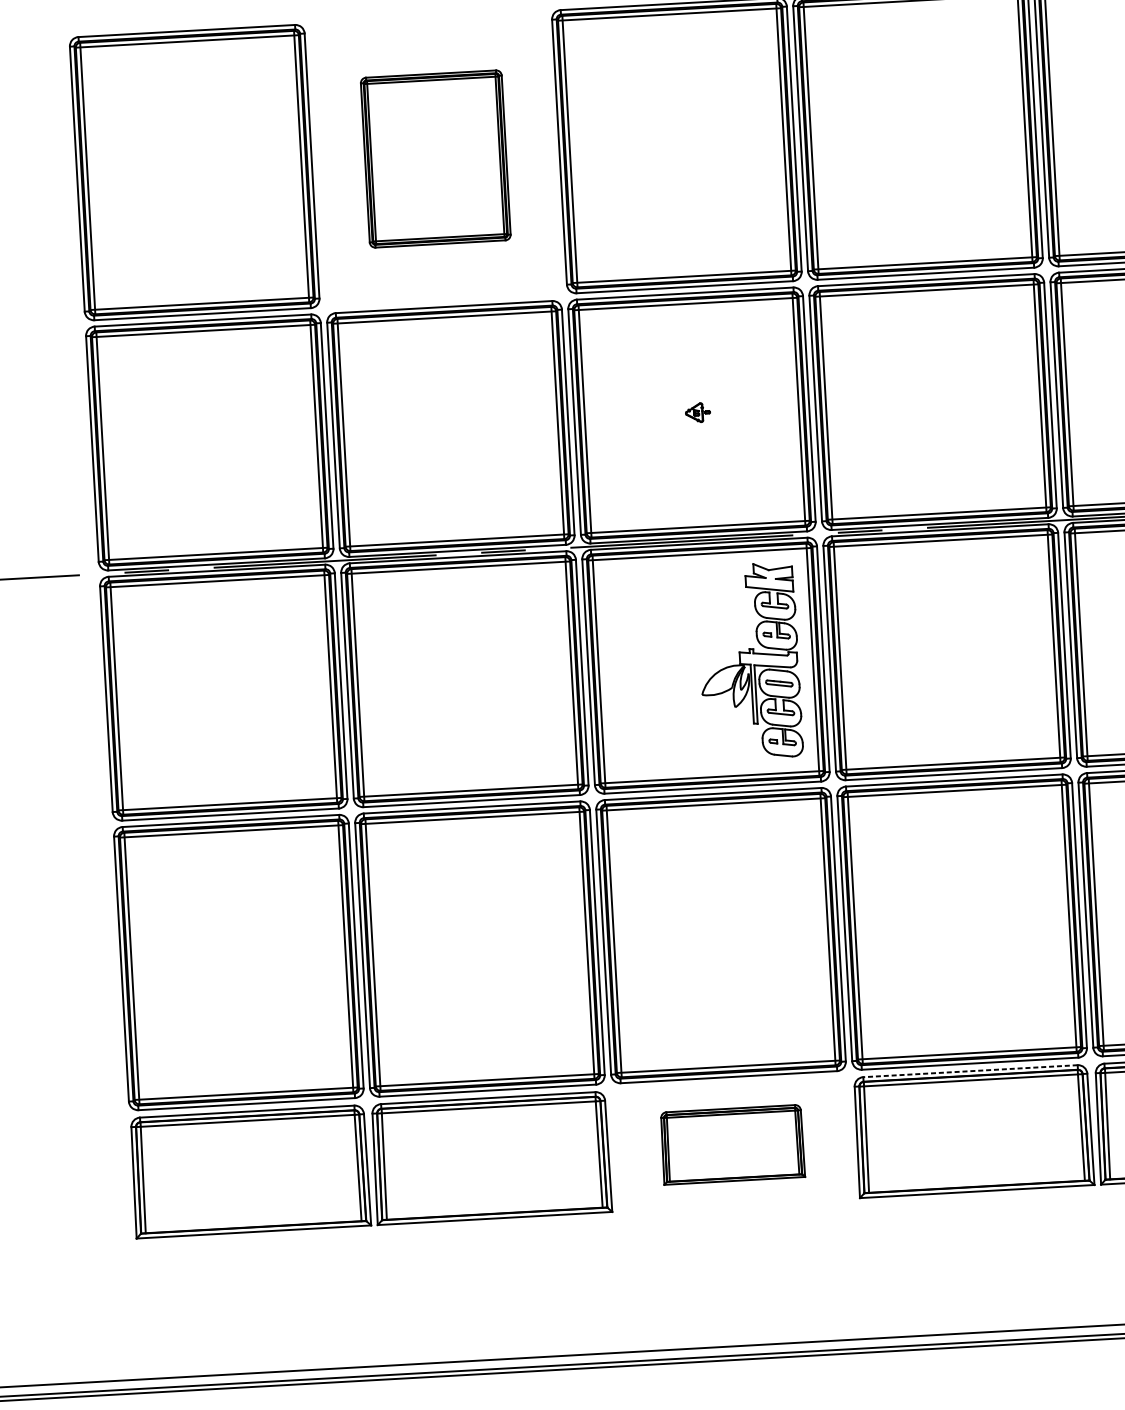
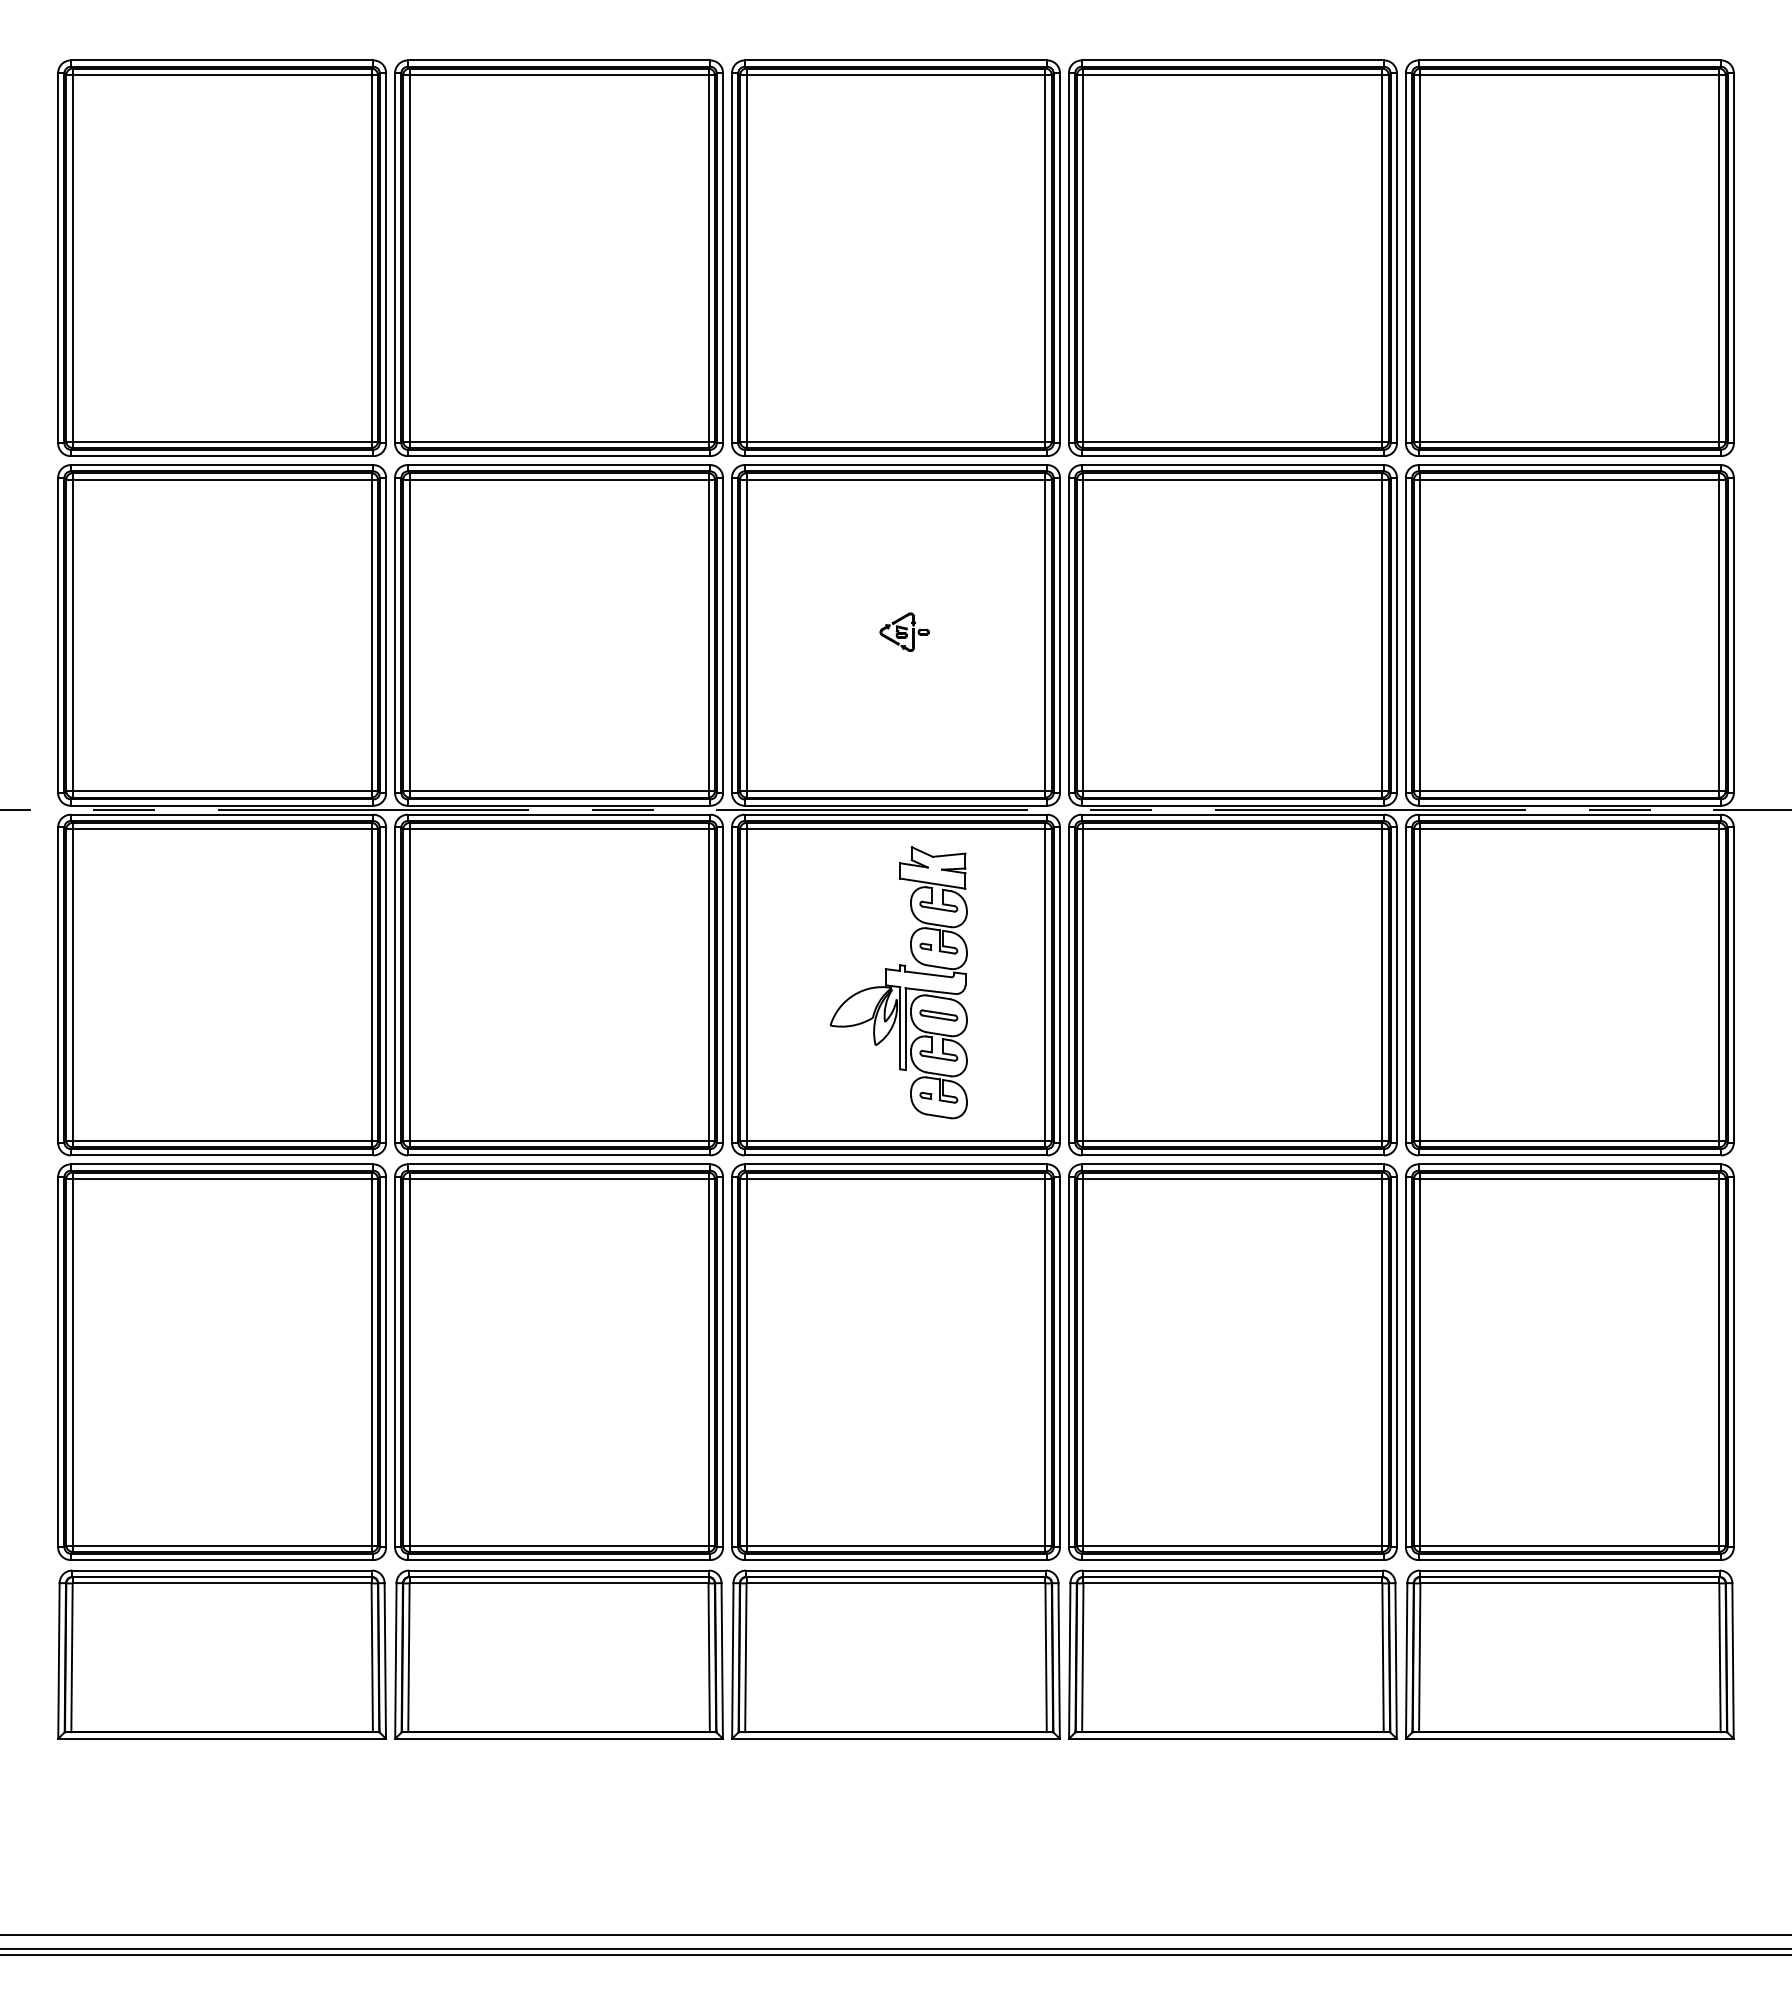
part: (435, 158) -> (558, 257), size x1.67
part: (697, 412) -> (904, 631), size x1.43
part: (749, 661) -> (898, 982), moved
line: (970, 1071) -> (1232, 1570), dashed -> solid
part: (732, 1144) -> (895, 1654), size x1.67

